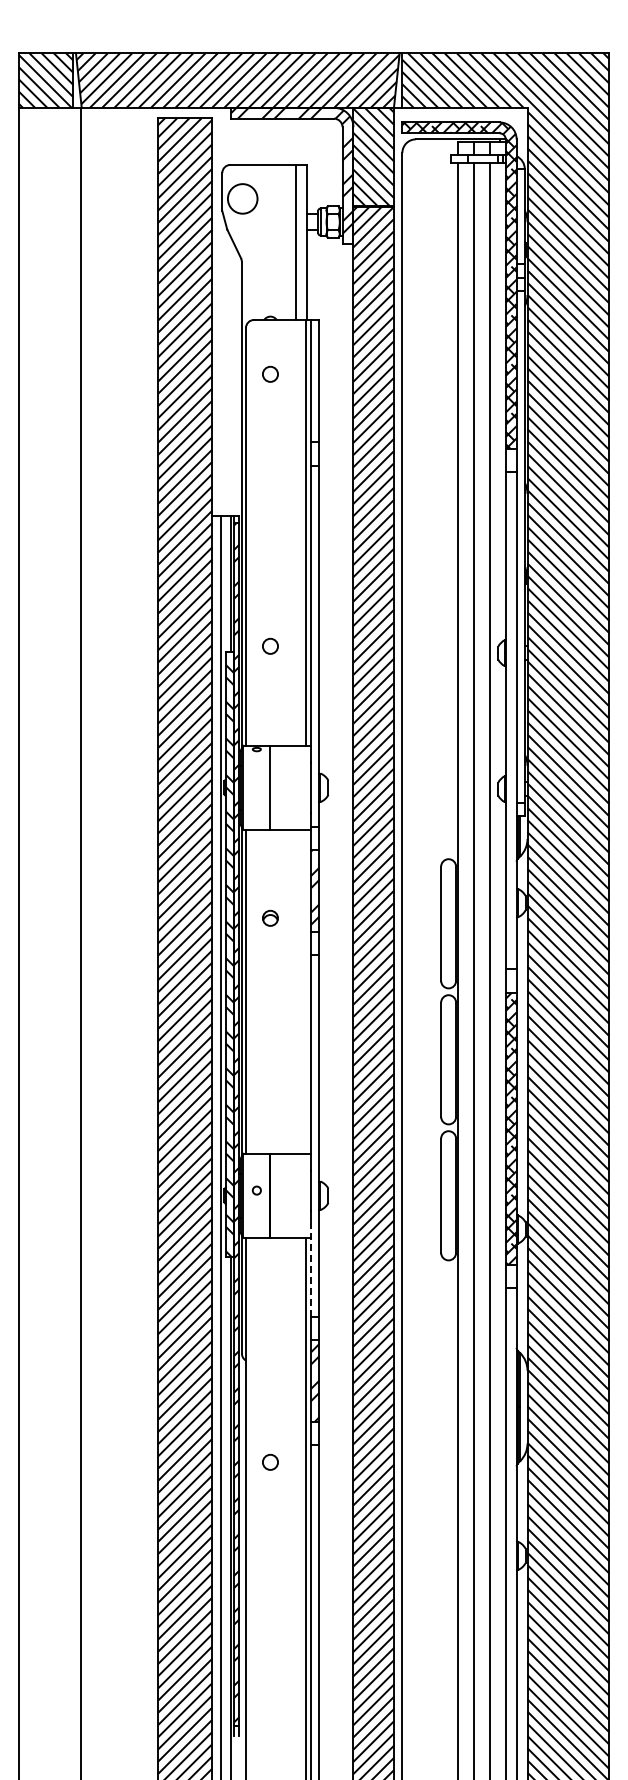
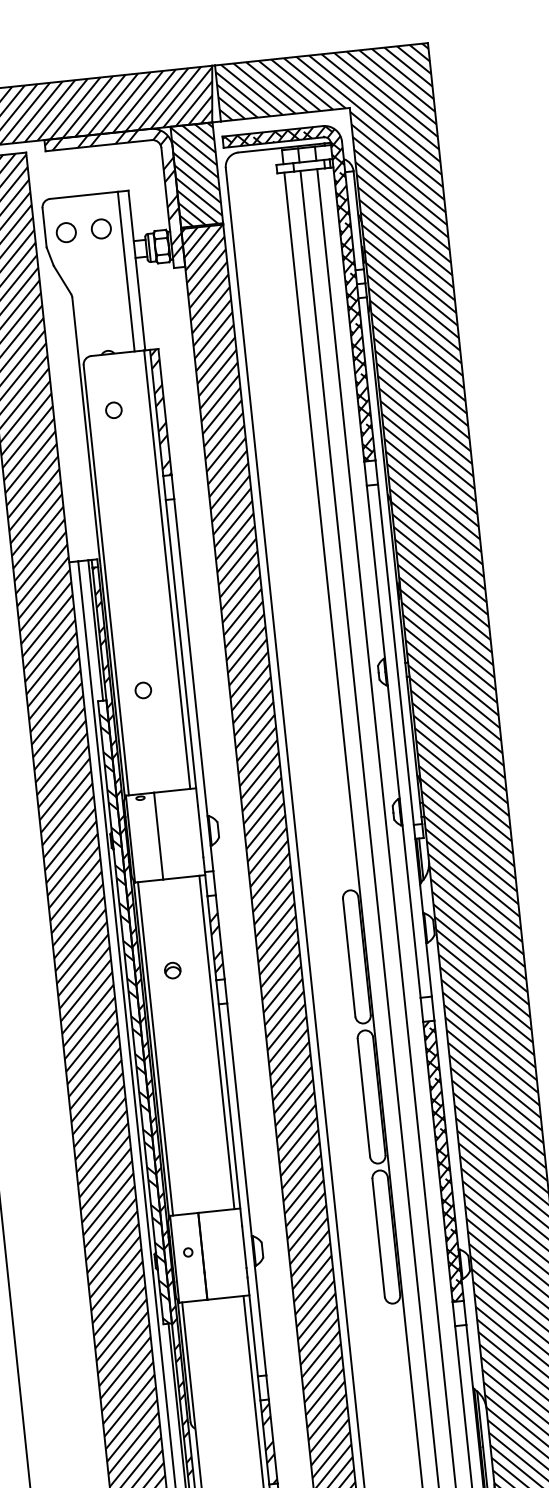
circle: (242, 198) -> (66, 232), size x0.62
circle: (276, 198) -> (101, 228), added
hatch: (315, 380) -> (160, 411), added
line: (305, 991) -> (216, 1042), added
line: (311, 1268) -> (252, 1326), dashed -> solid

